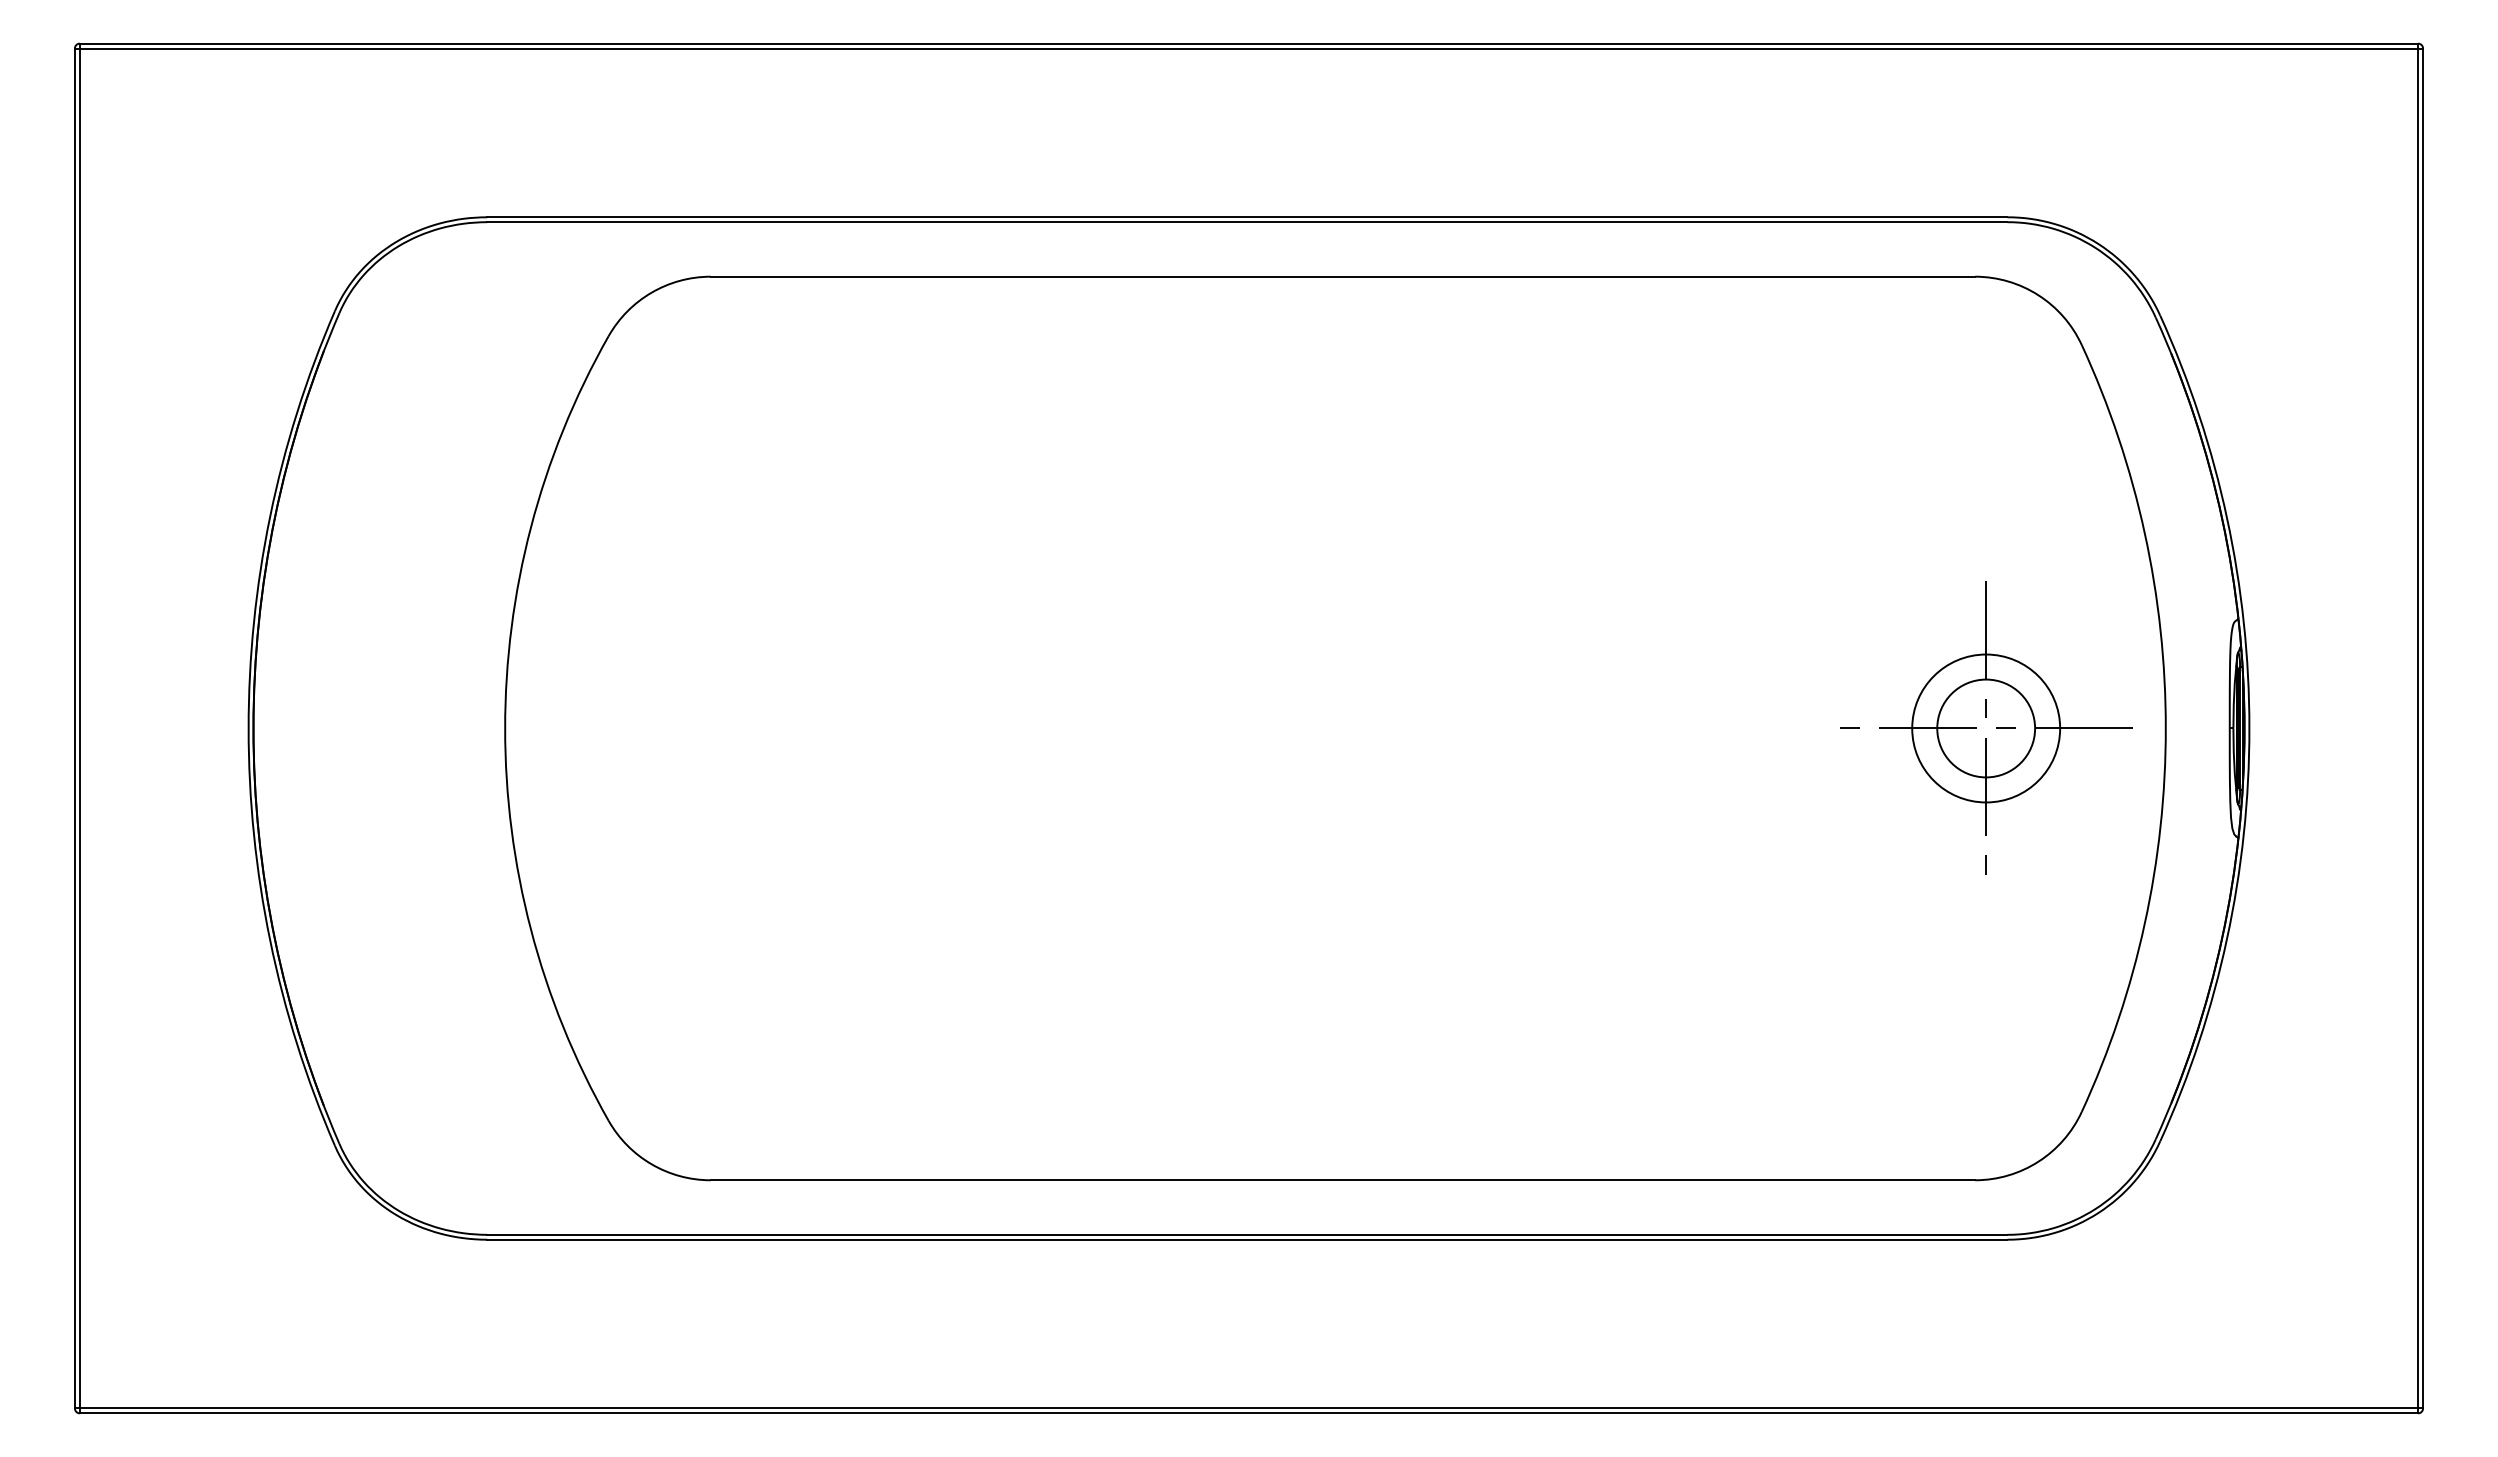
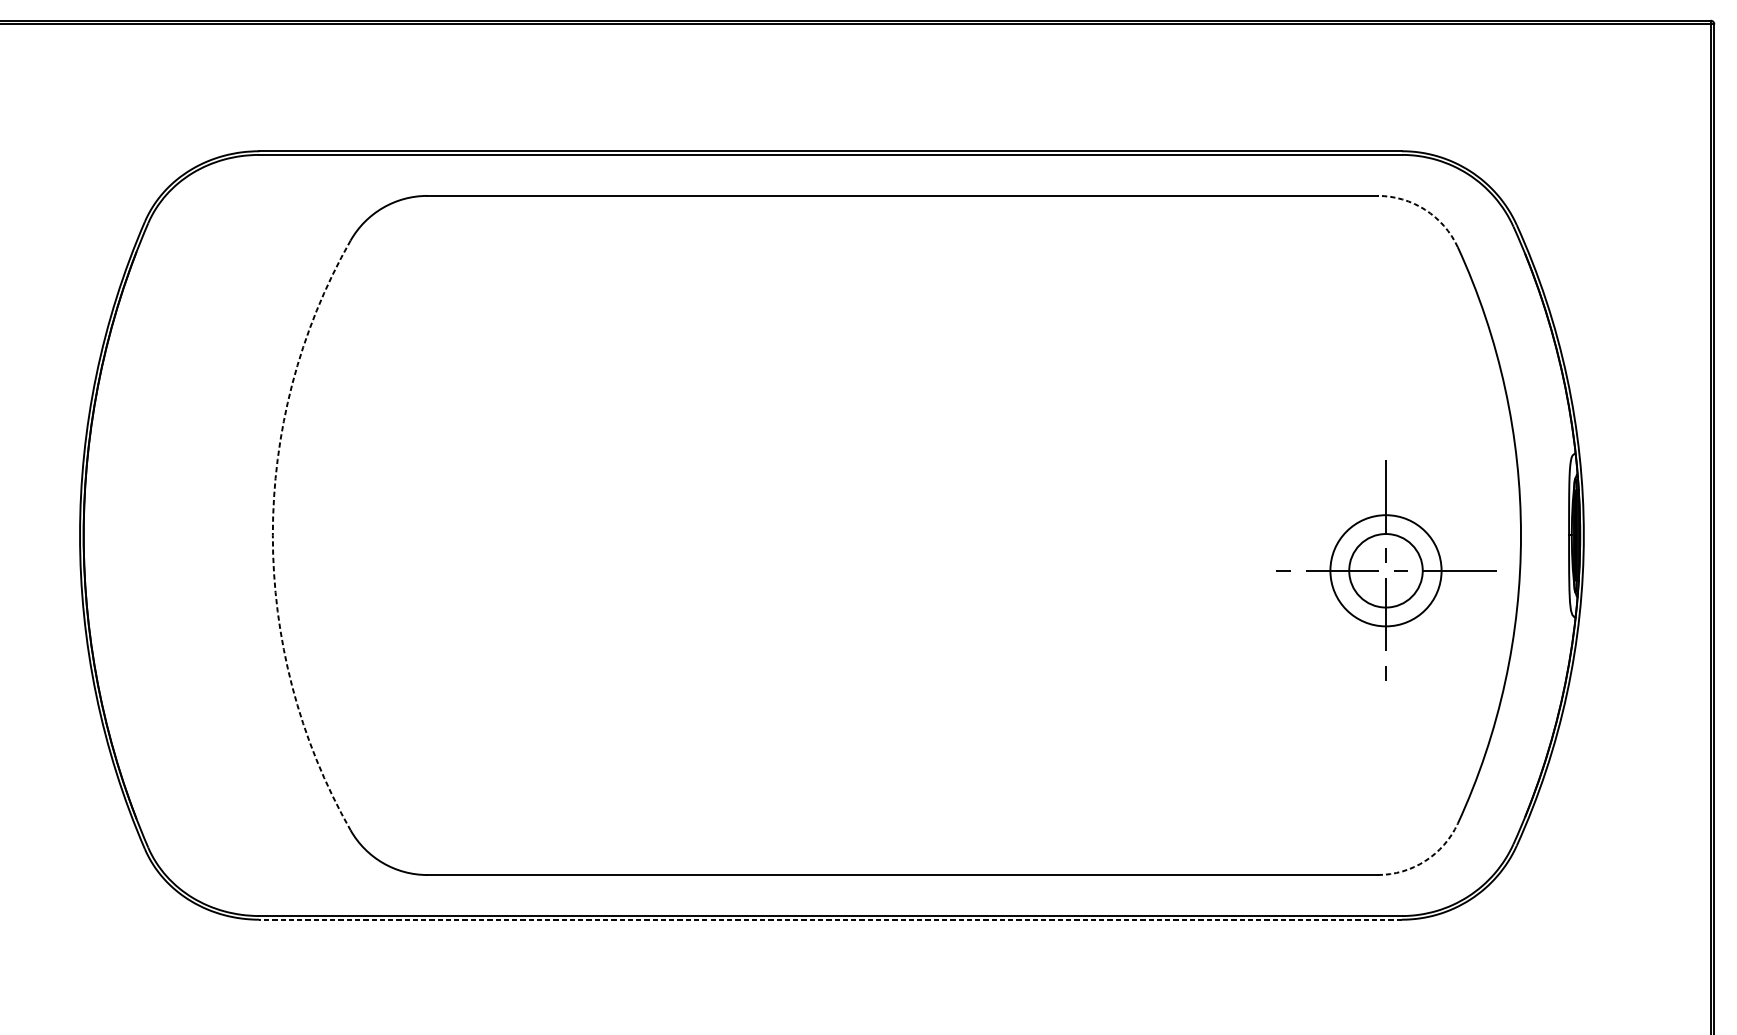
arc: (2038, 295) -> (1425, 210), solid -> dashed
part: (1986, 727) -> (1386, 570), moved
arc: (505, 728) -> (273, 535), solid -> dashed
arc: (2038, 1161) -> (1425, 860), solid -> dashed
line: (1246, 1239) -> (830, 919), solid -> dashed

